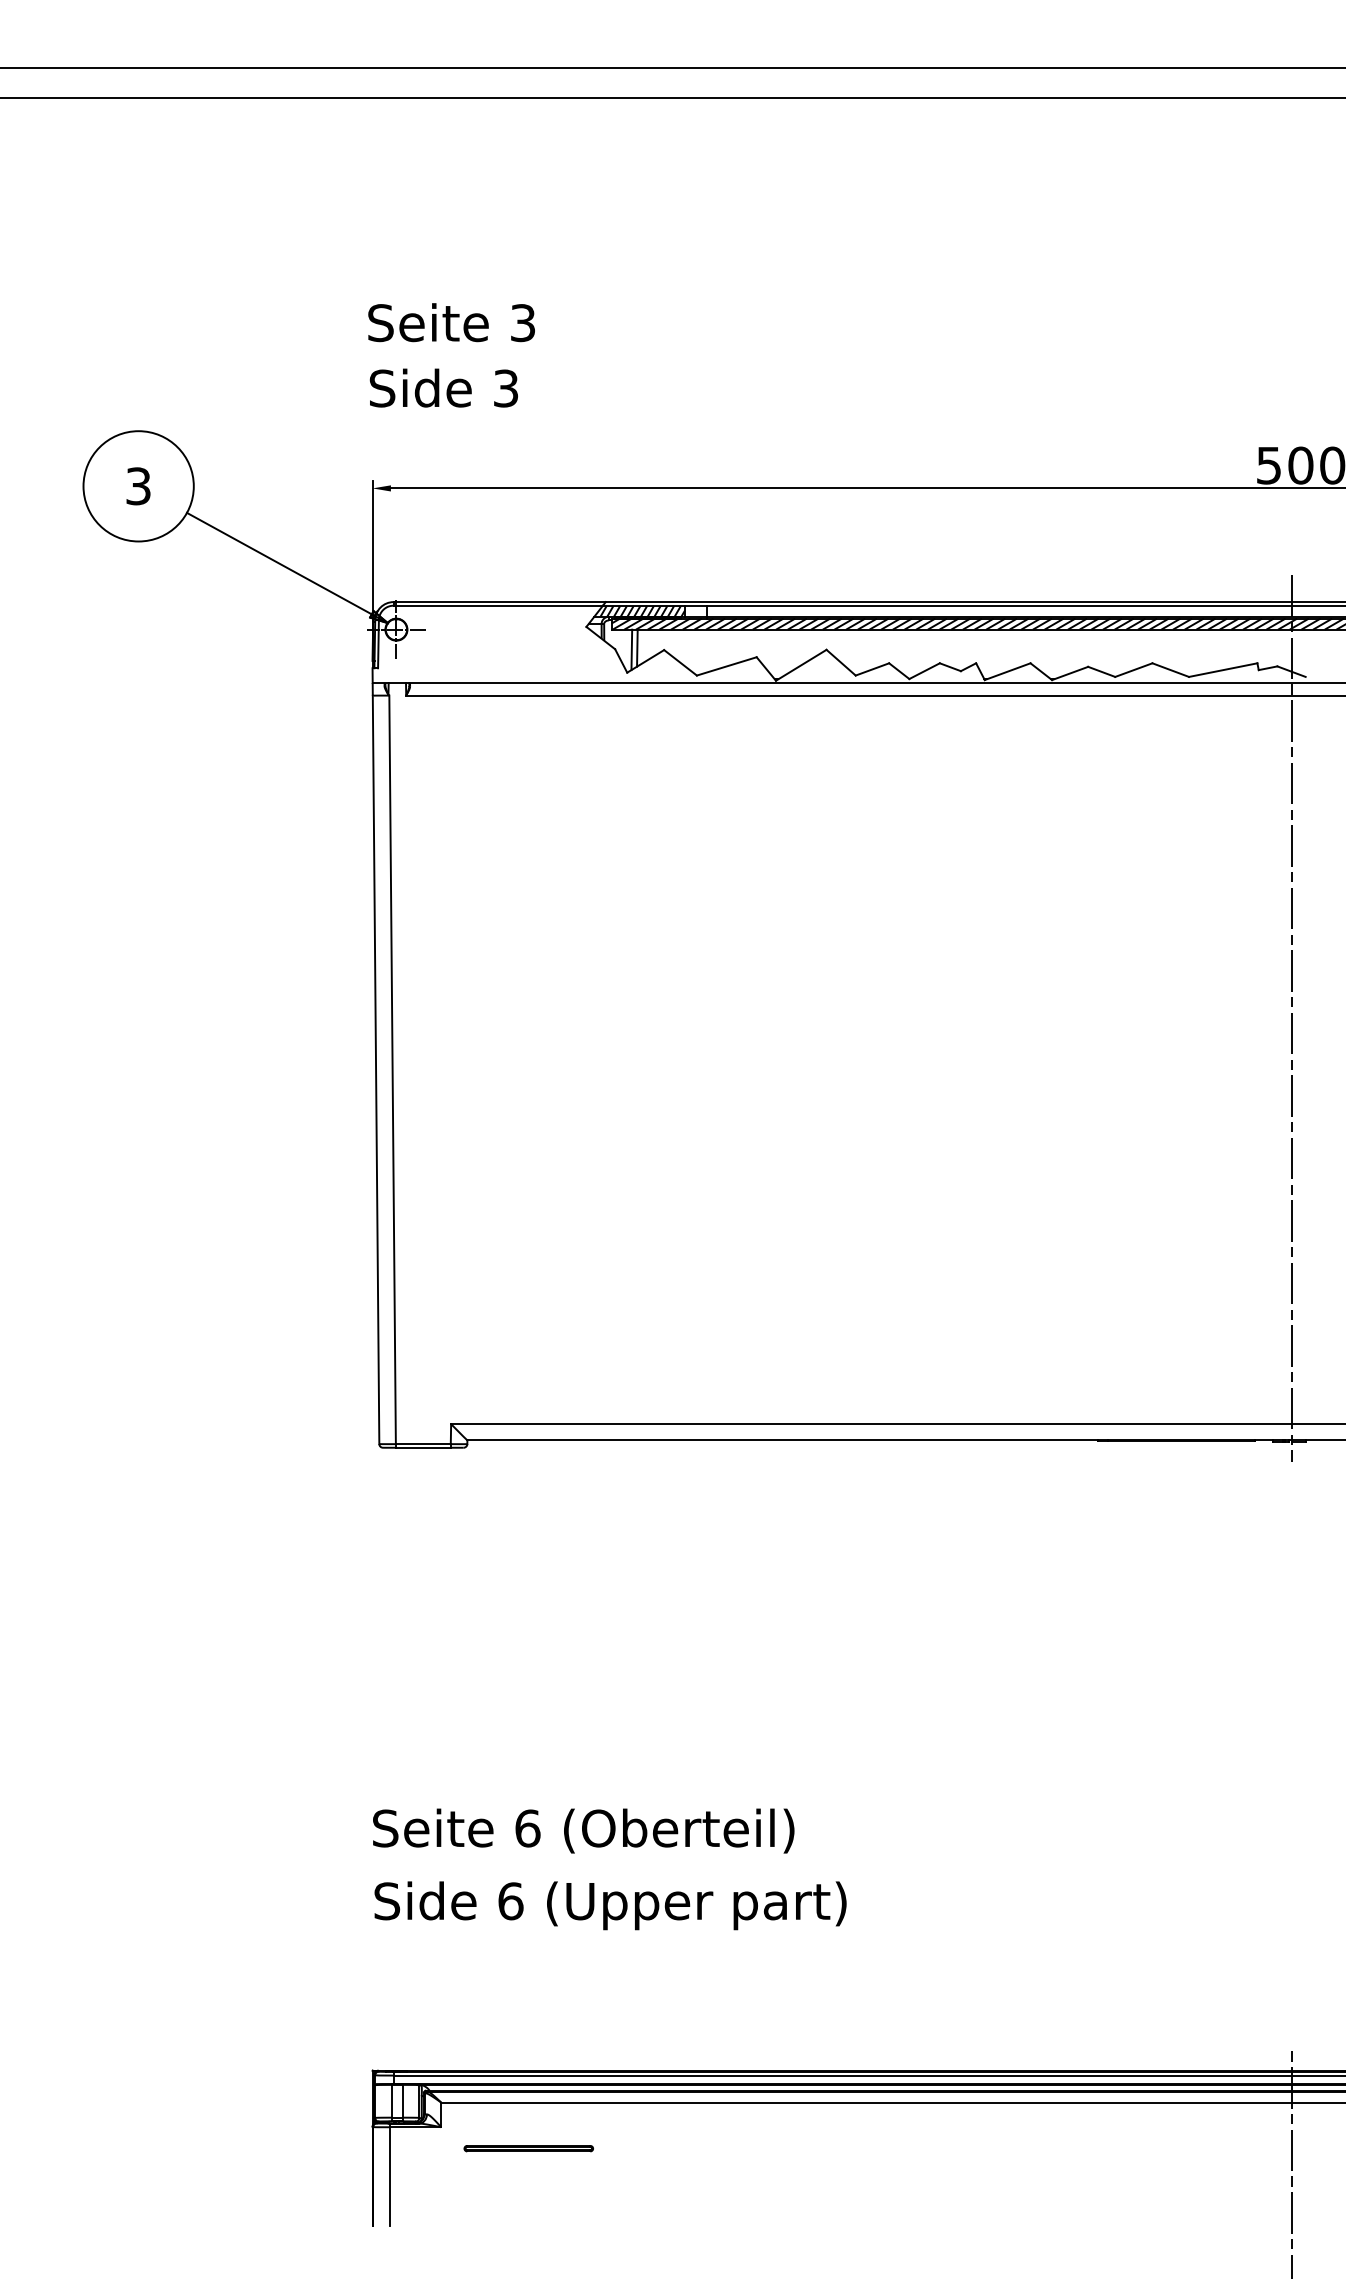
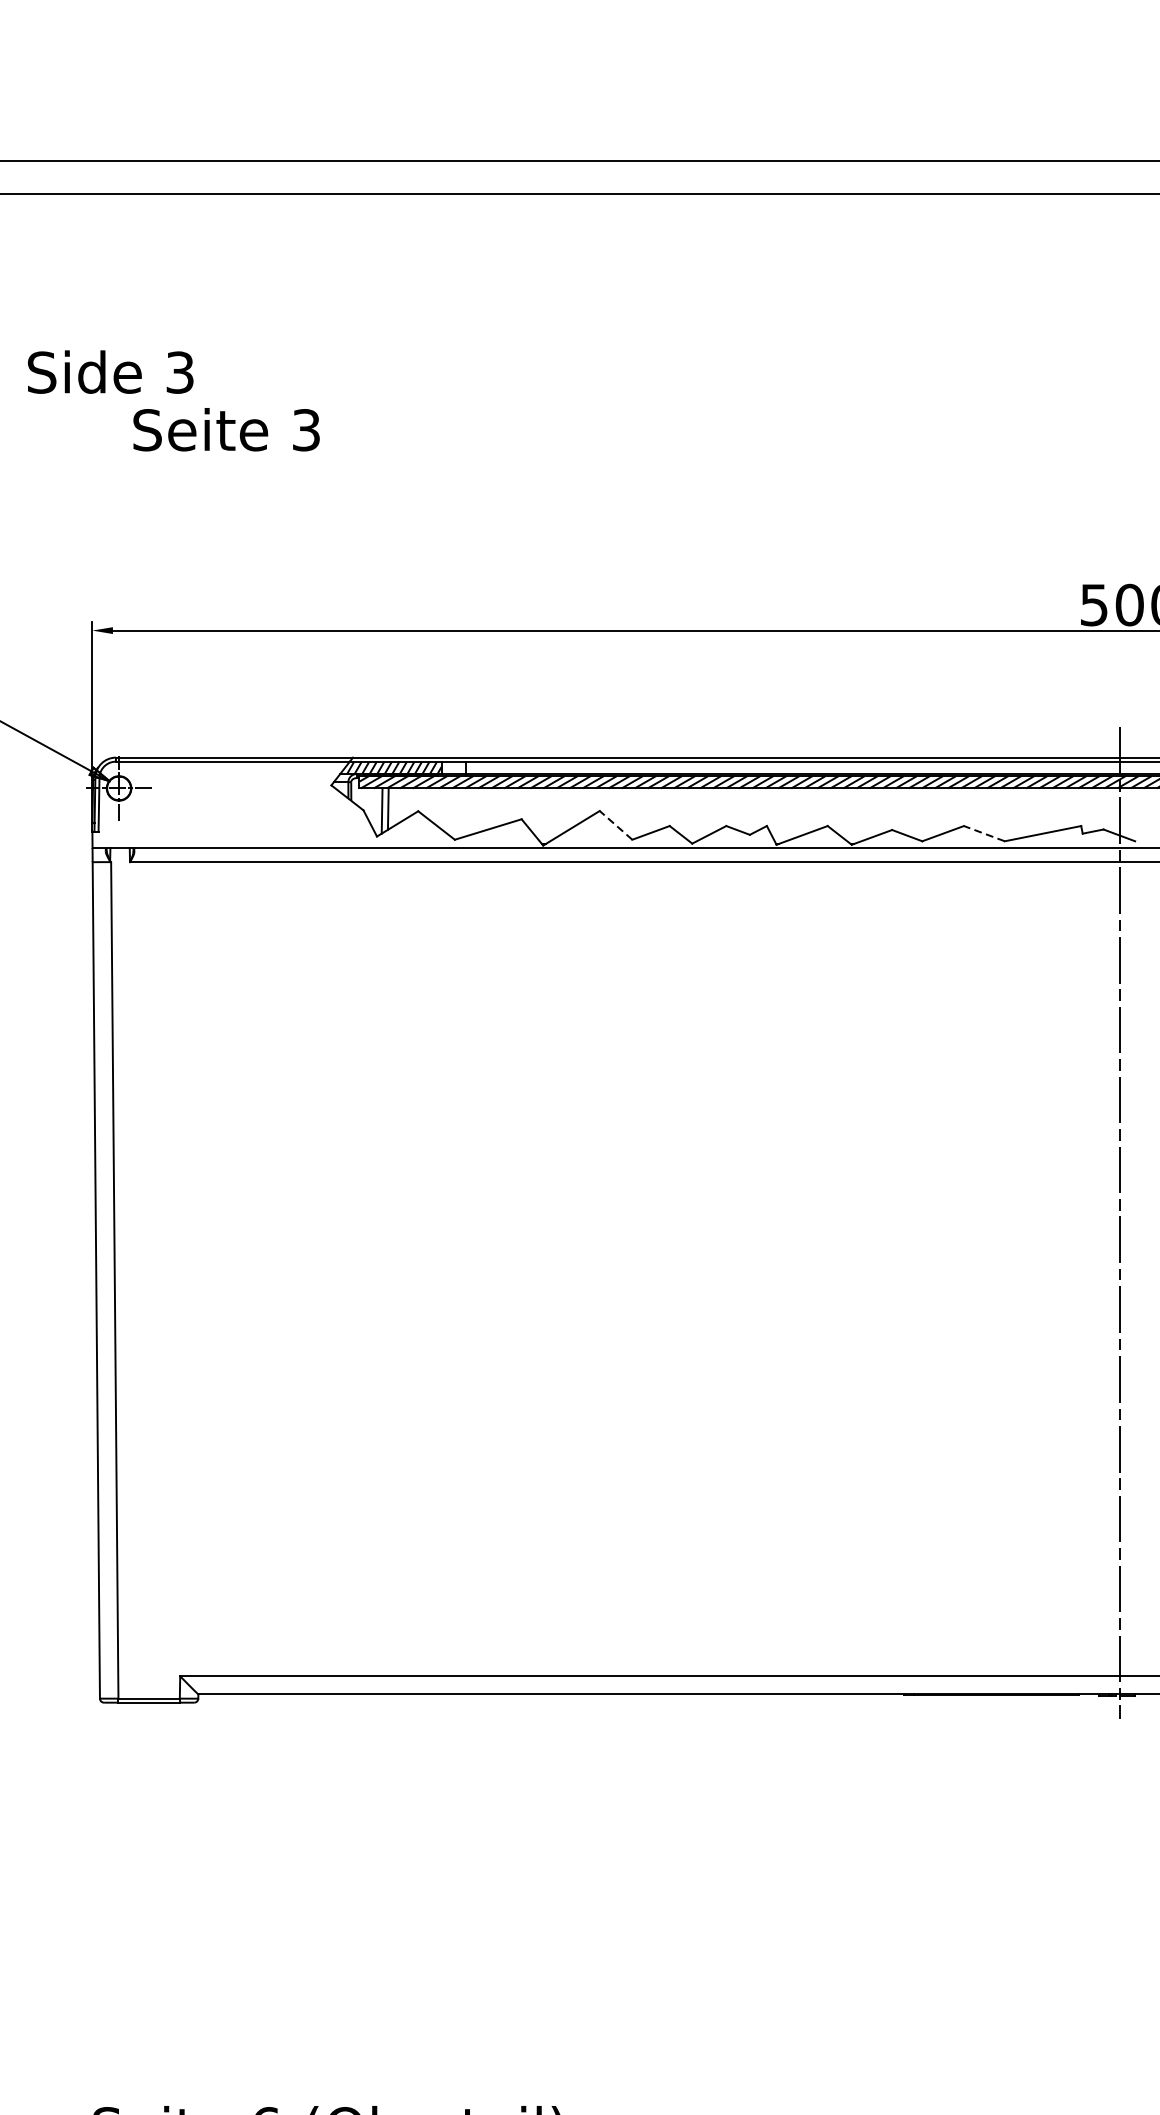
text: (451, 322) -> (226, 429), moved
text: (443, 387) -> (110, 371), moved
line: (840, 662) -> (615, 825), solid -> dashed
line: (1170, 670) -> (984, 834), solid -> dashed

